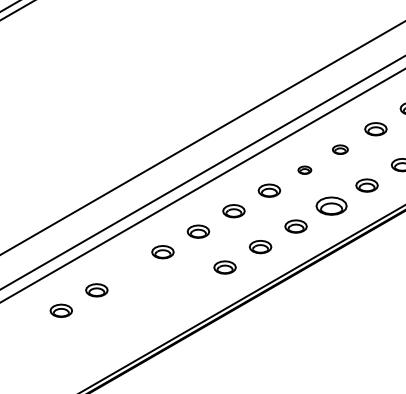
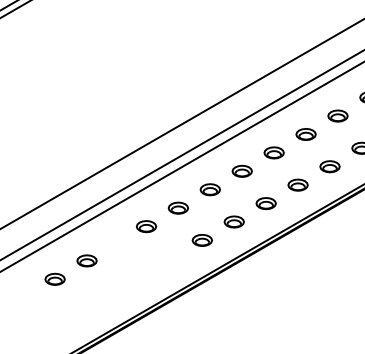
part: (339, 149) -> (305, 134), size x1.43
part: (304, 169) -> (273, 152), size x1.67
part: (330, 205) -> (297, 184), size x0.71

